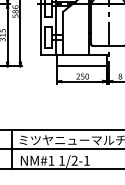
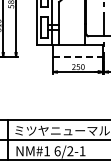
line: (82, 66) -> (78, 56), solid -> dashed
text: (62, 160) -> (58, 150), 1/2-1 -> 6/2-1

